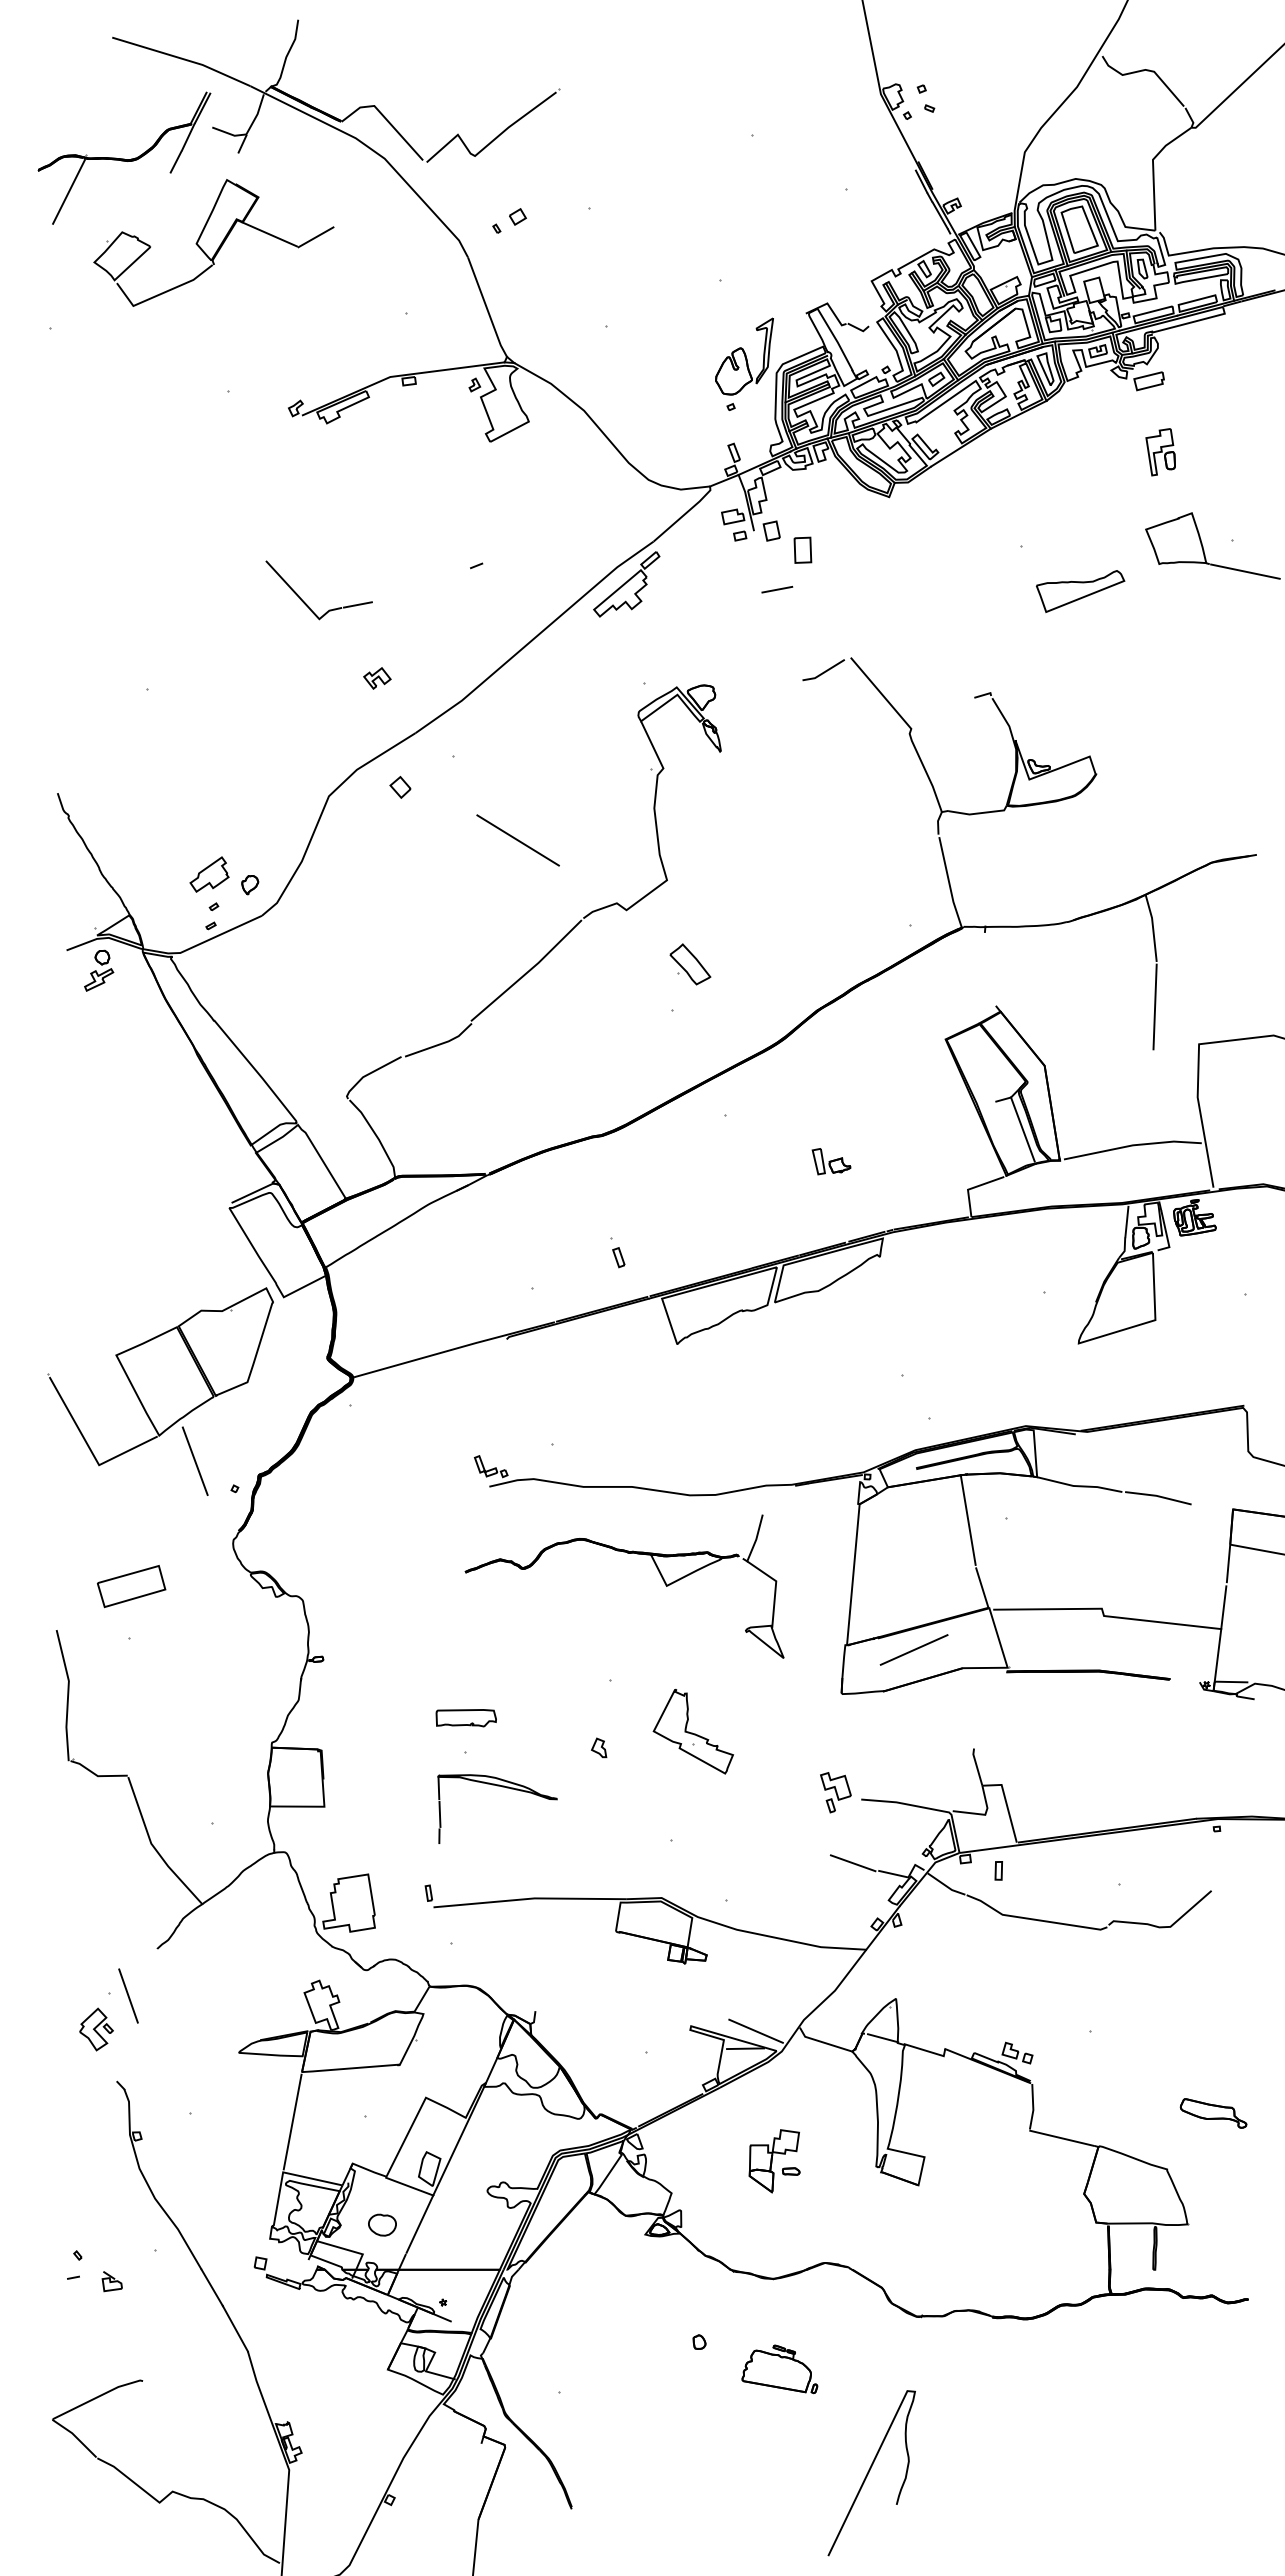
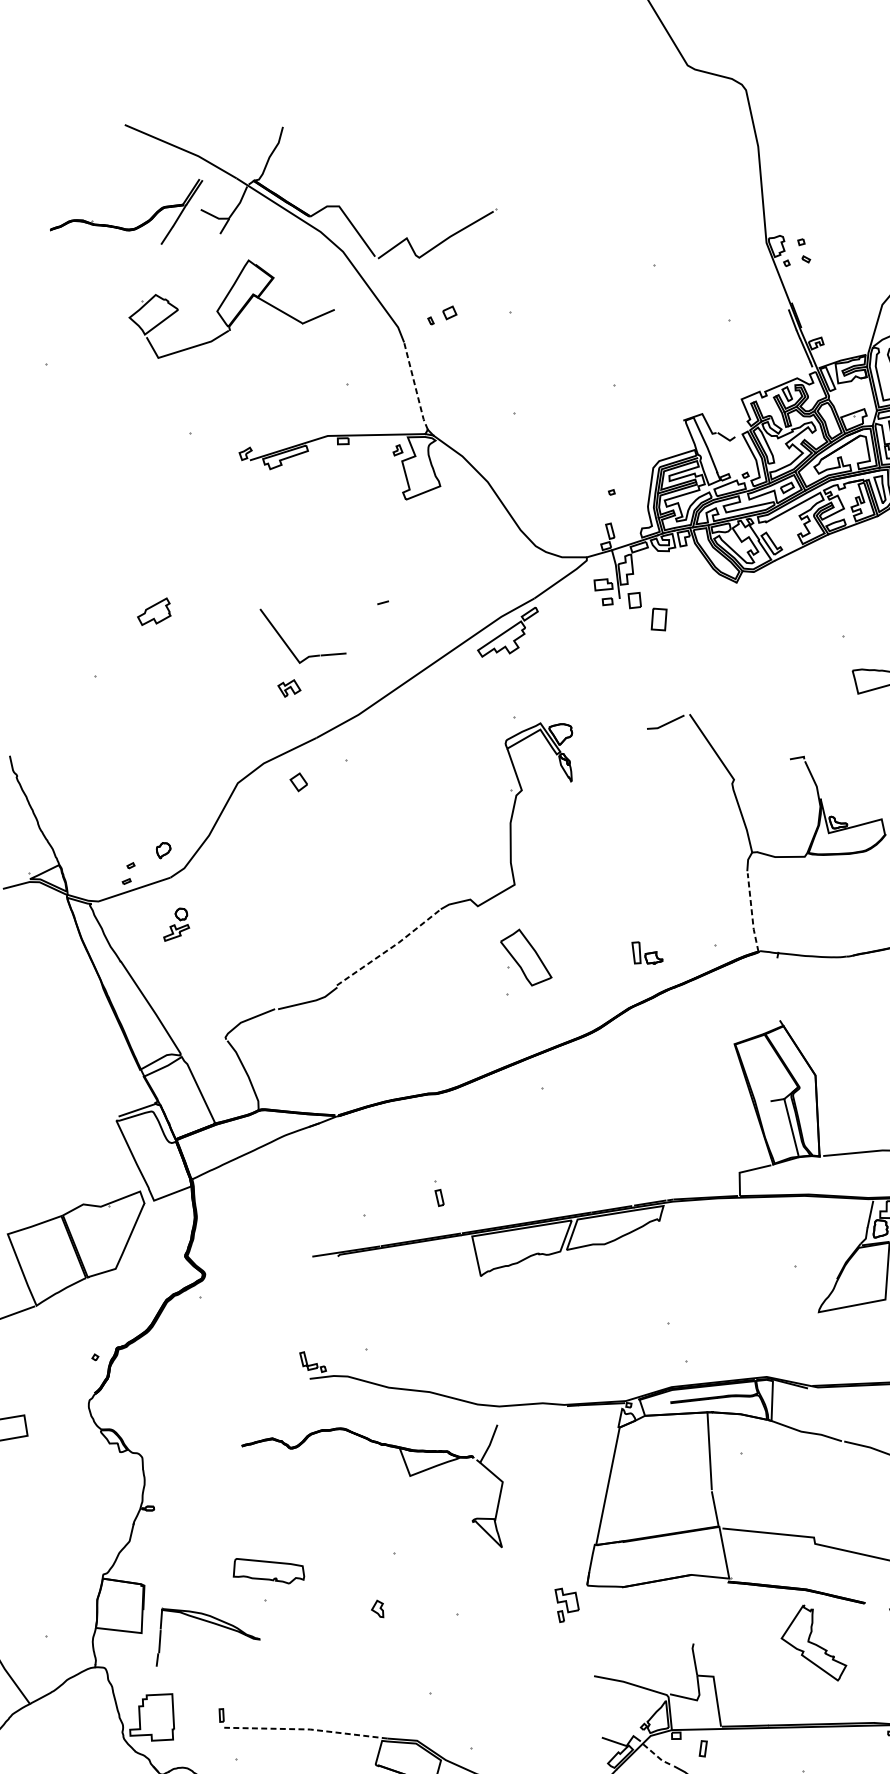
line: (68, 191) -> (73, 250), removed
part: (213, 242) -> (231, 311), moved
line: (486, 307) -> (415, 386), solid -> dashed
part: (744, 356) -> (627, 451), removed
line: (777, 589) -> (634, 650), removed
part: (305, 602) -> (289, 647), moved
line: (517, 840) -> (392, 837), removed
part: (209, 874) -> (154, 611), moved
line: (949, 884) -> (751, 914), solid -> dashed
part: (690, 964) -> (526, 957), size x1.6
part: (99, 970) -> (177, 925), moved
line: (528, 971) -> (389, 948), solid -> dashed
part: (831, 1161) -> (647, 953), moved
line: (415, 1359) -> (259, 1265), removed
line: (194, 1460) -> (63, 1329), removed
part: (627, 1553) -> (380, 1445), moved
line: (913, 1649) -> (651, 1554), removed
part: (465, 1718) -> (268, 1571), size x1.4
part: (693, 1731) -> (815, 1642), moved
part: (502, 1787) -> (215, 1624), moved
part: (835, 1792) -> (566, 1605), moved
line: (852, 1863) -> (580, 1729), removed
line: (946, 1886) -> (657, 1757), solid -> dashed
line: (530, 1898) -> (306, 1729), solid -> dashed

